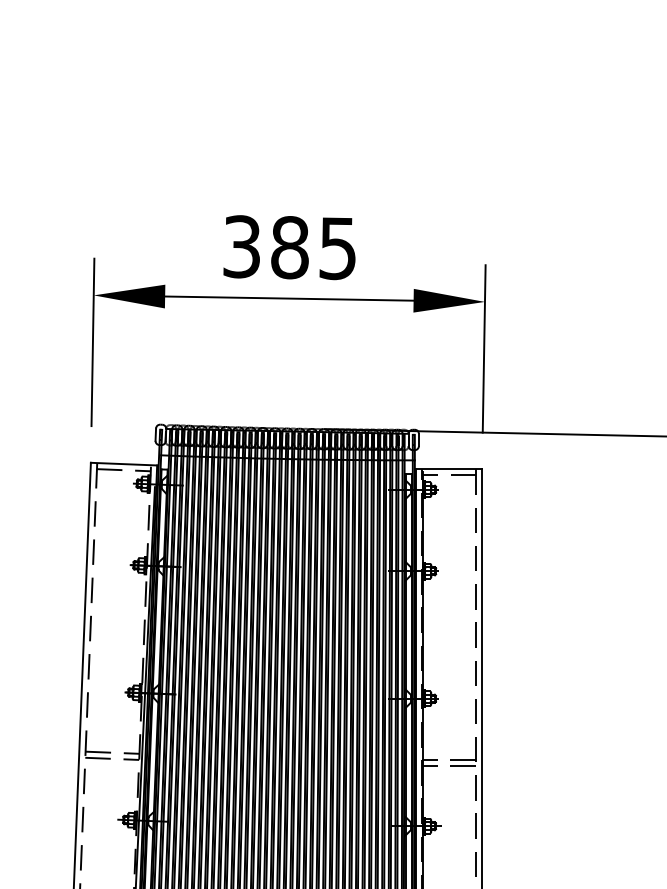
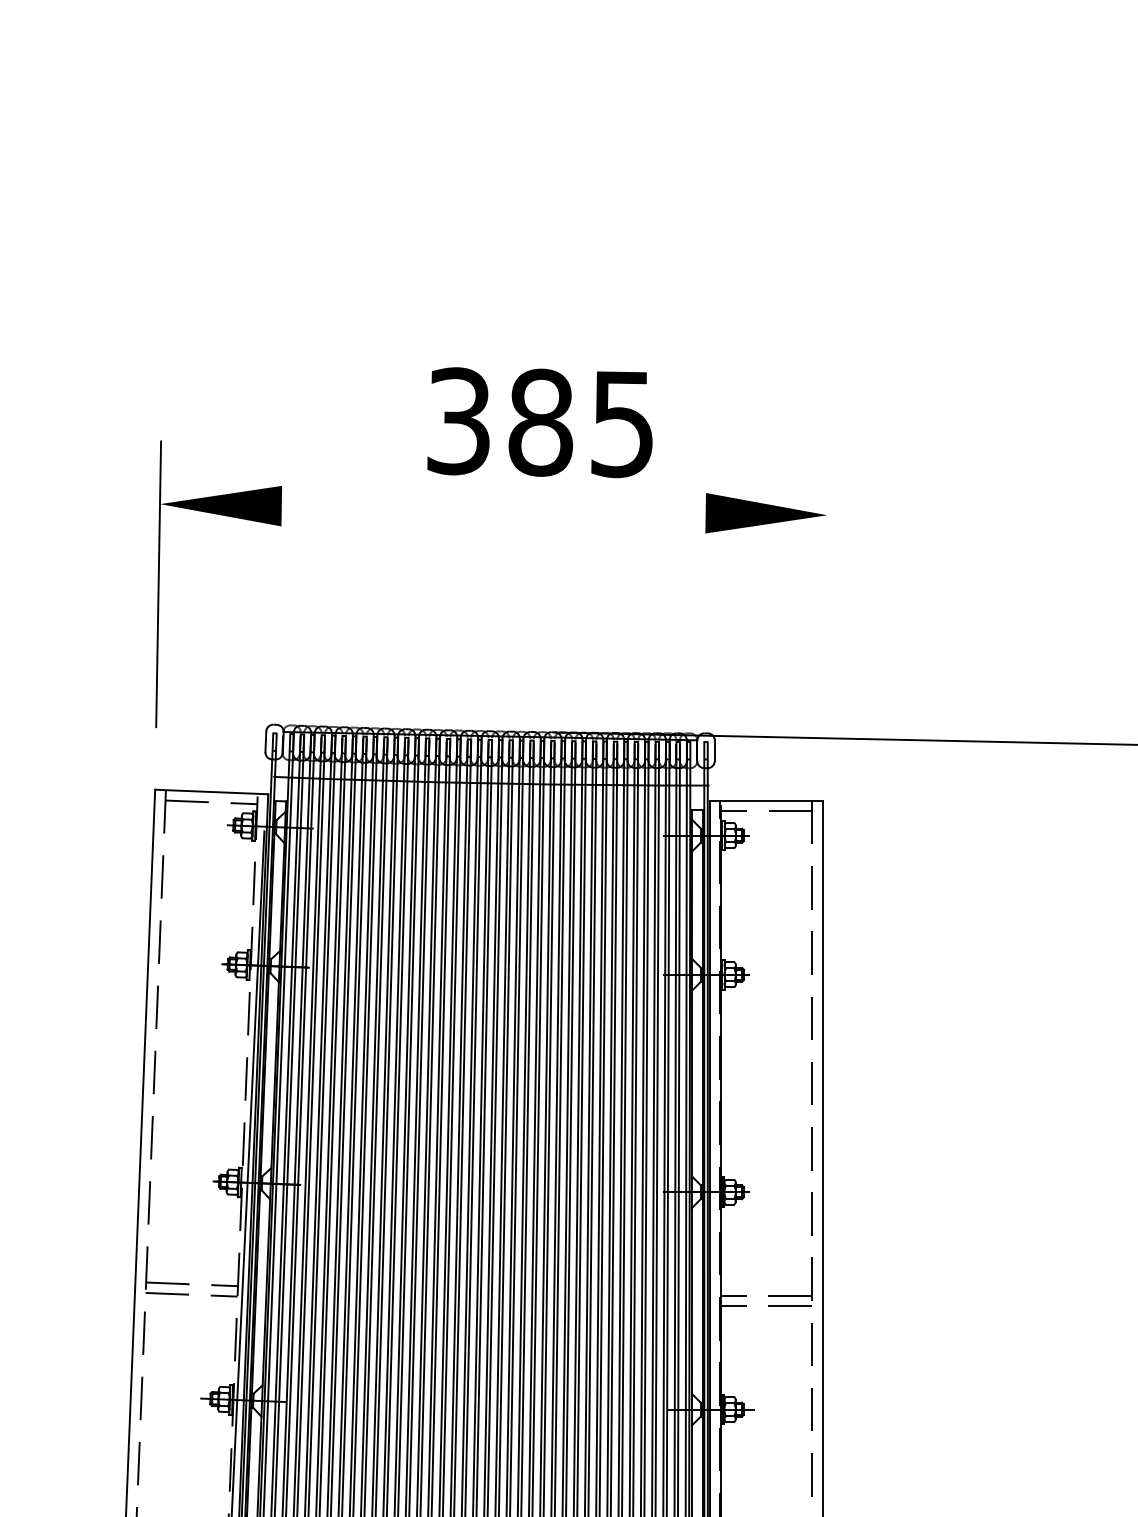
text: (289, 247) -> (539, 422), moved
line: (289, 298) -> (493, 509), removed
line: (483, 348) -> (824, 594), removed

